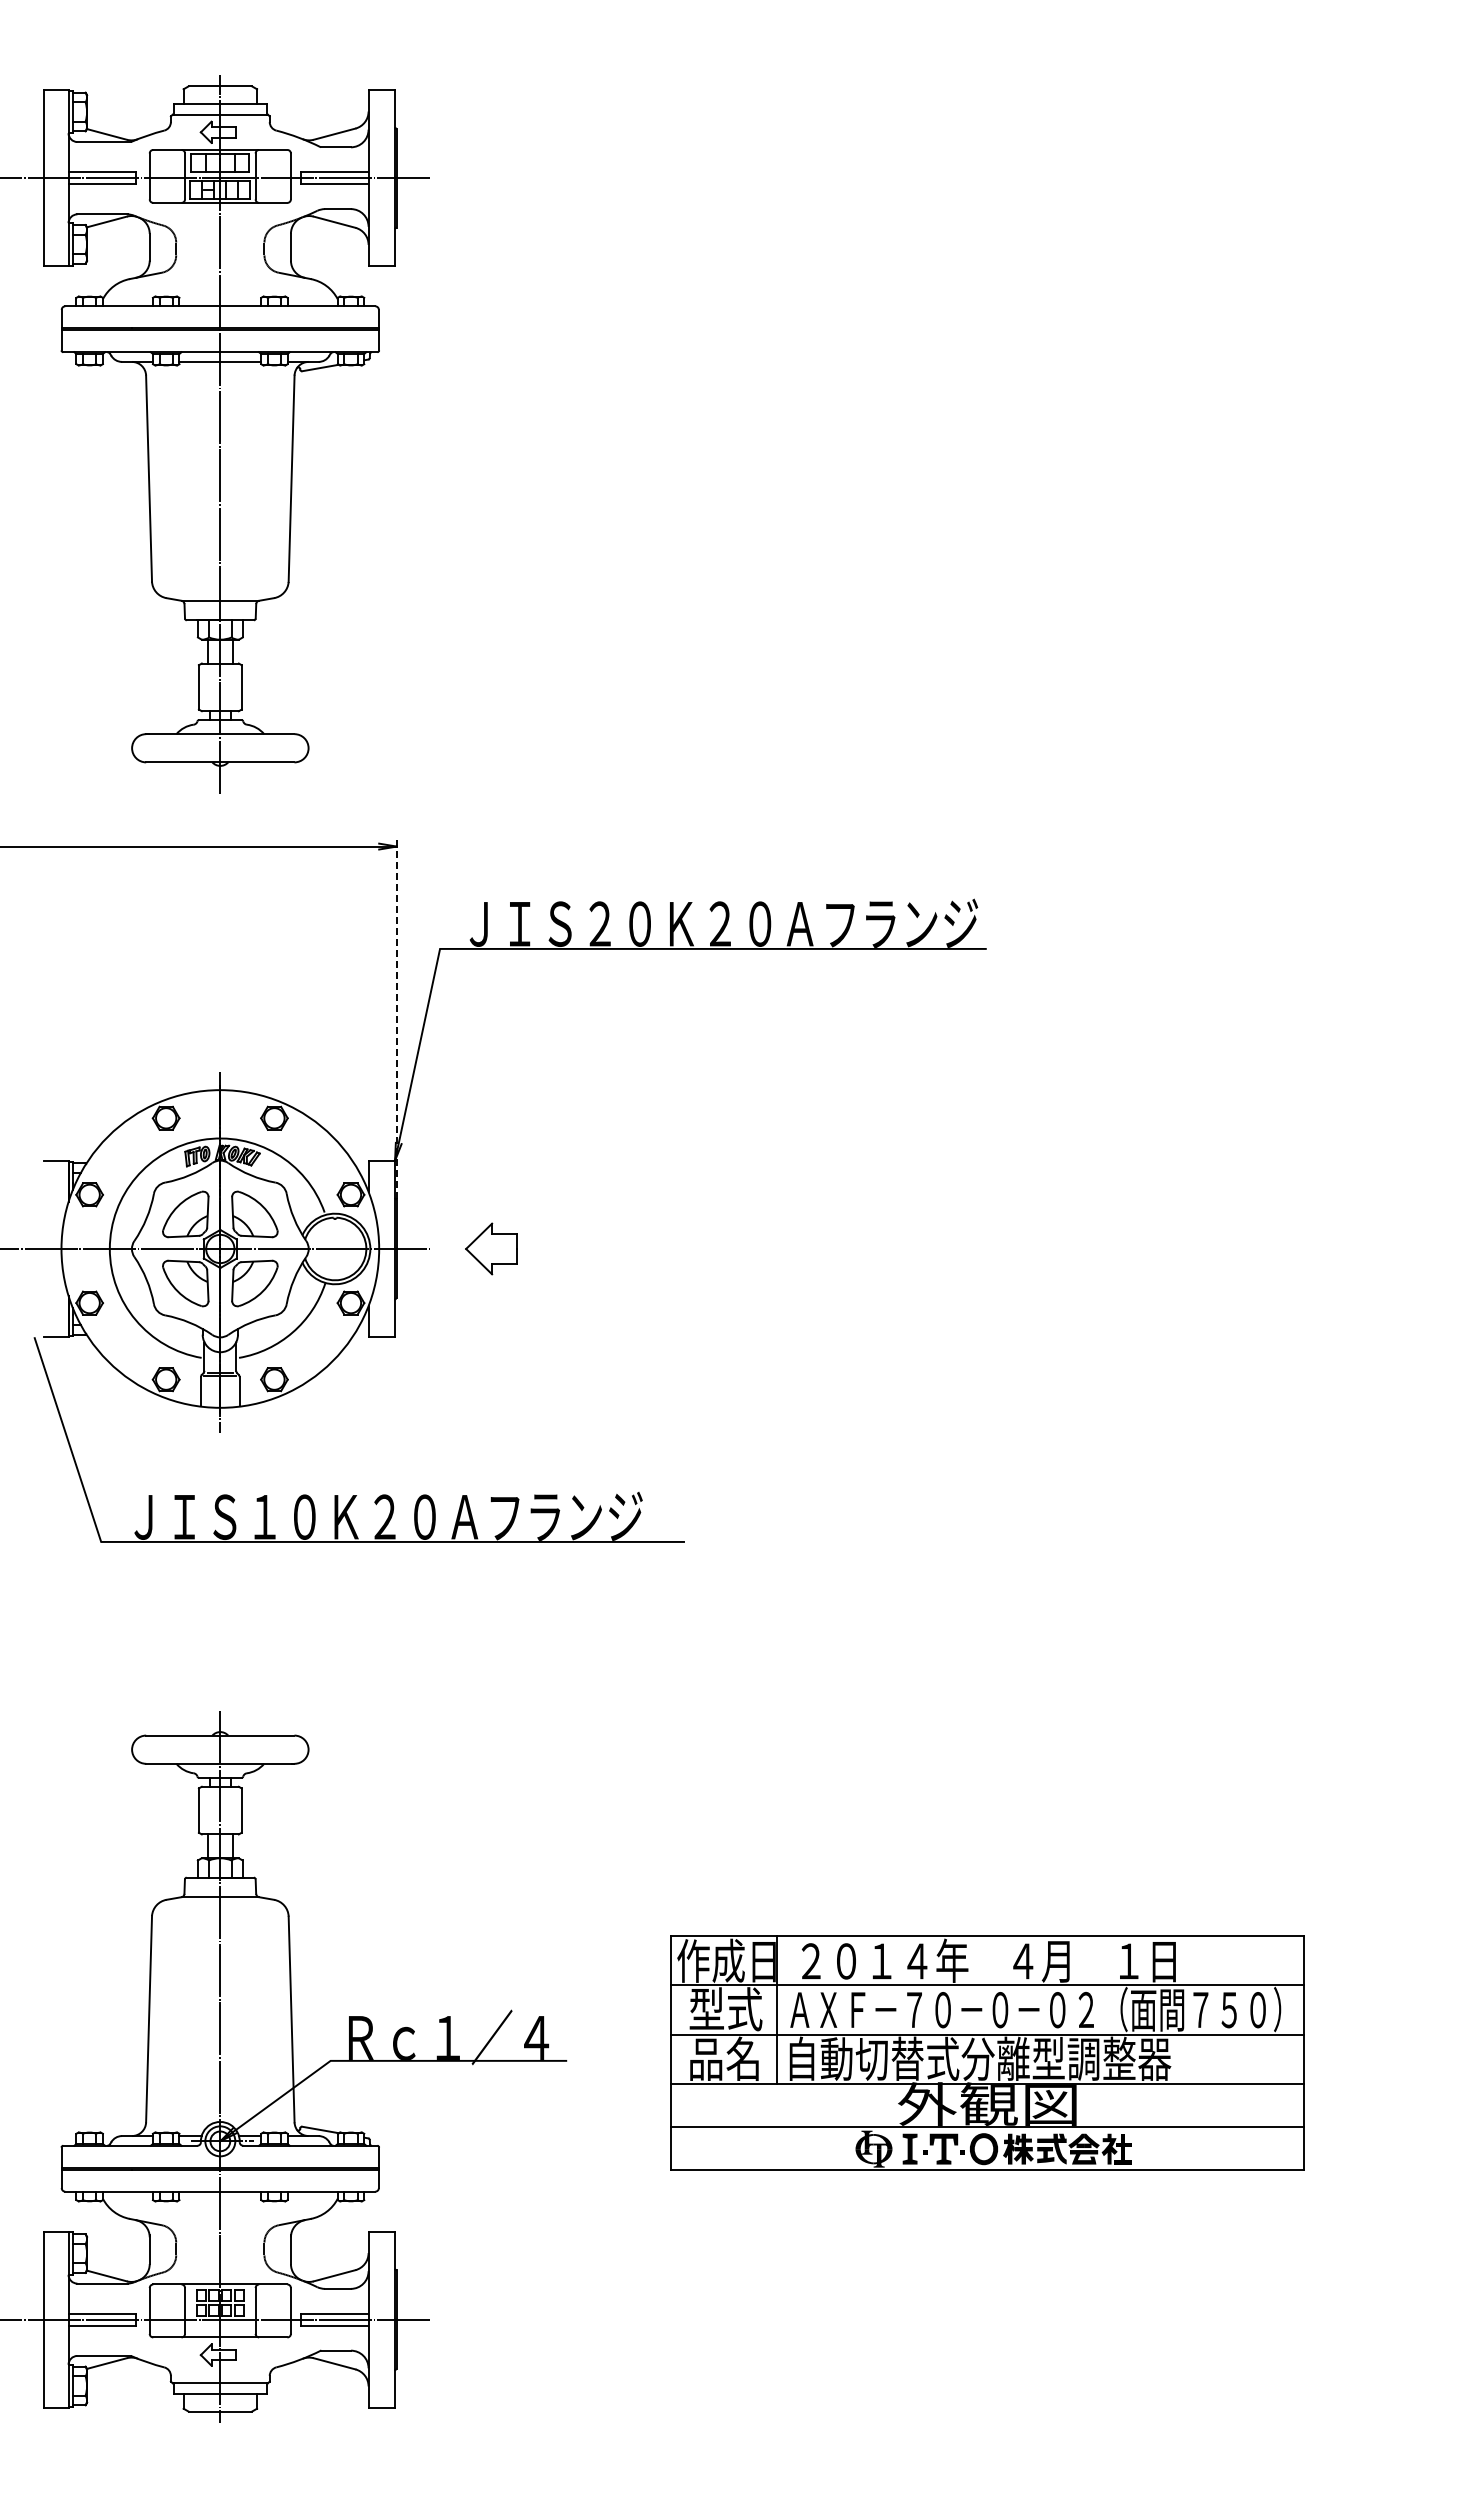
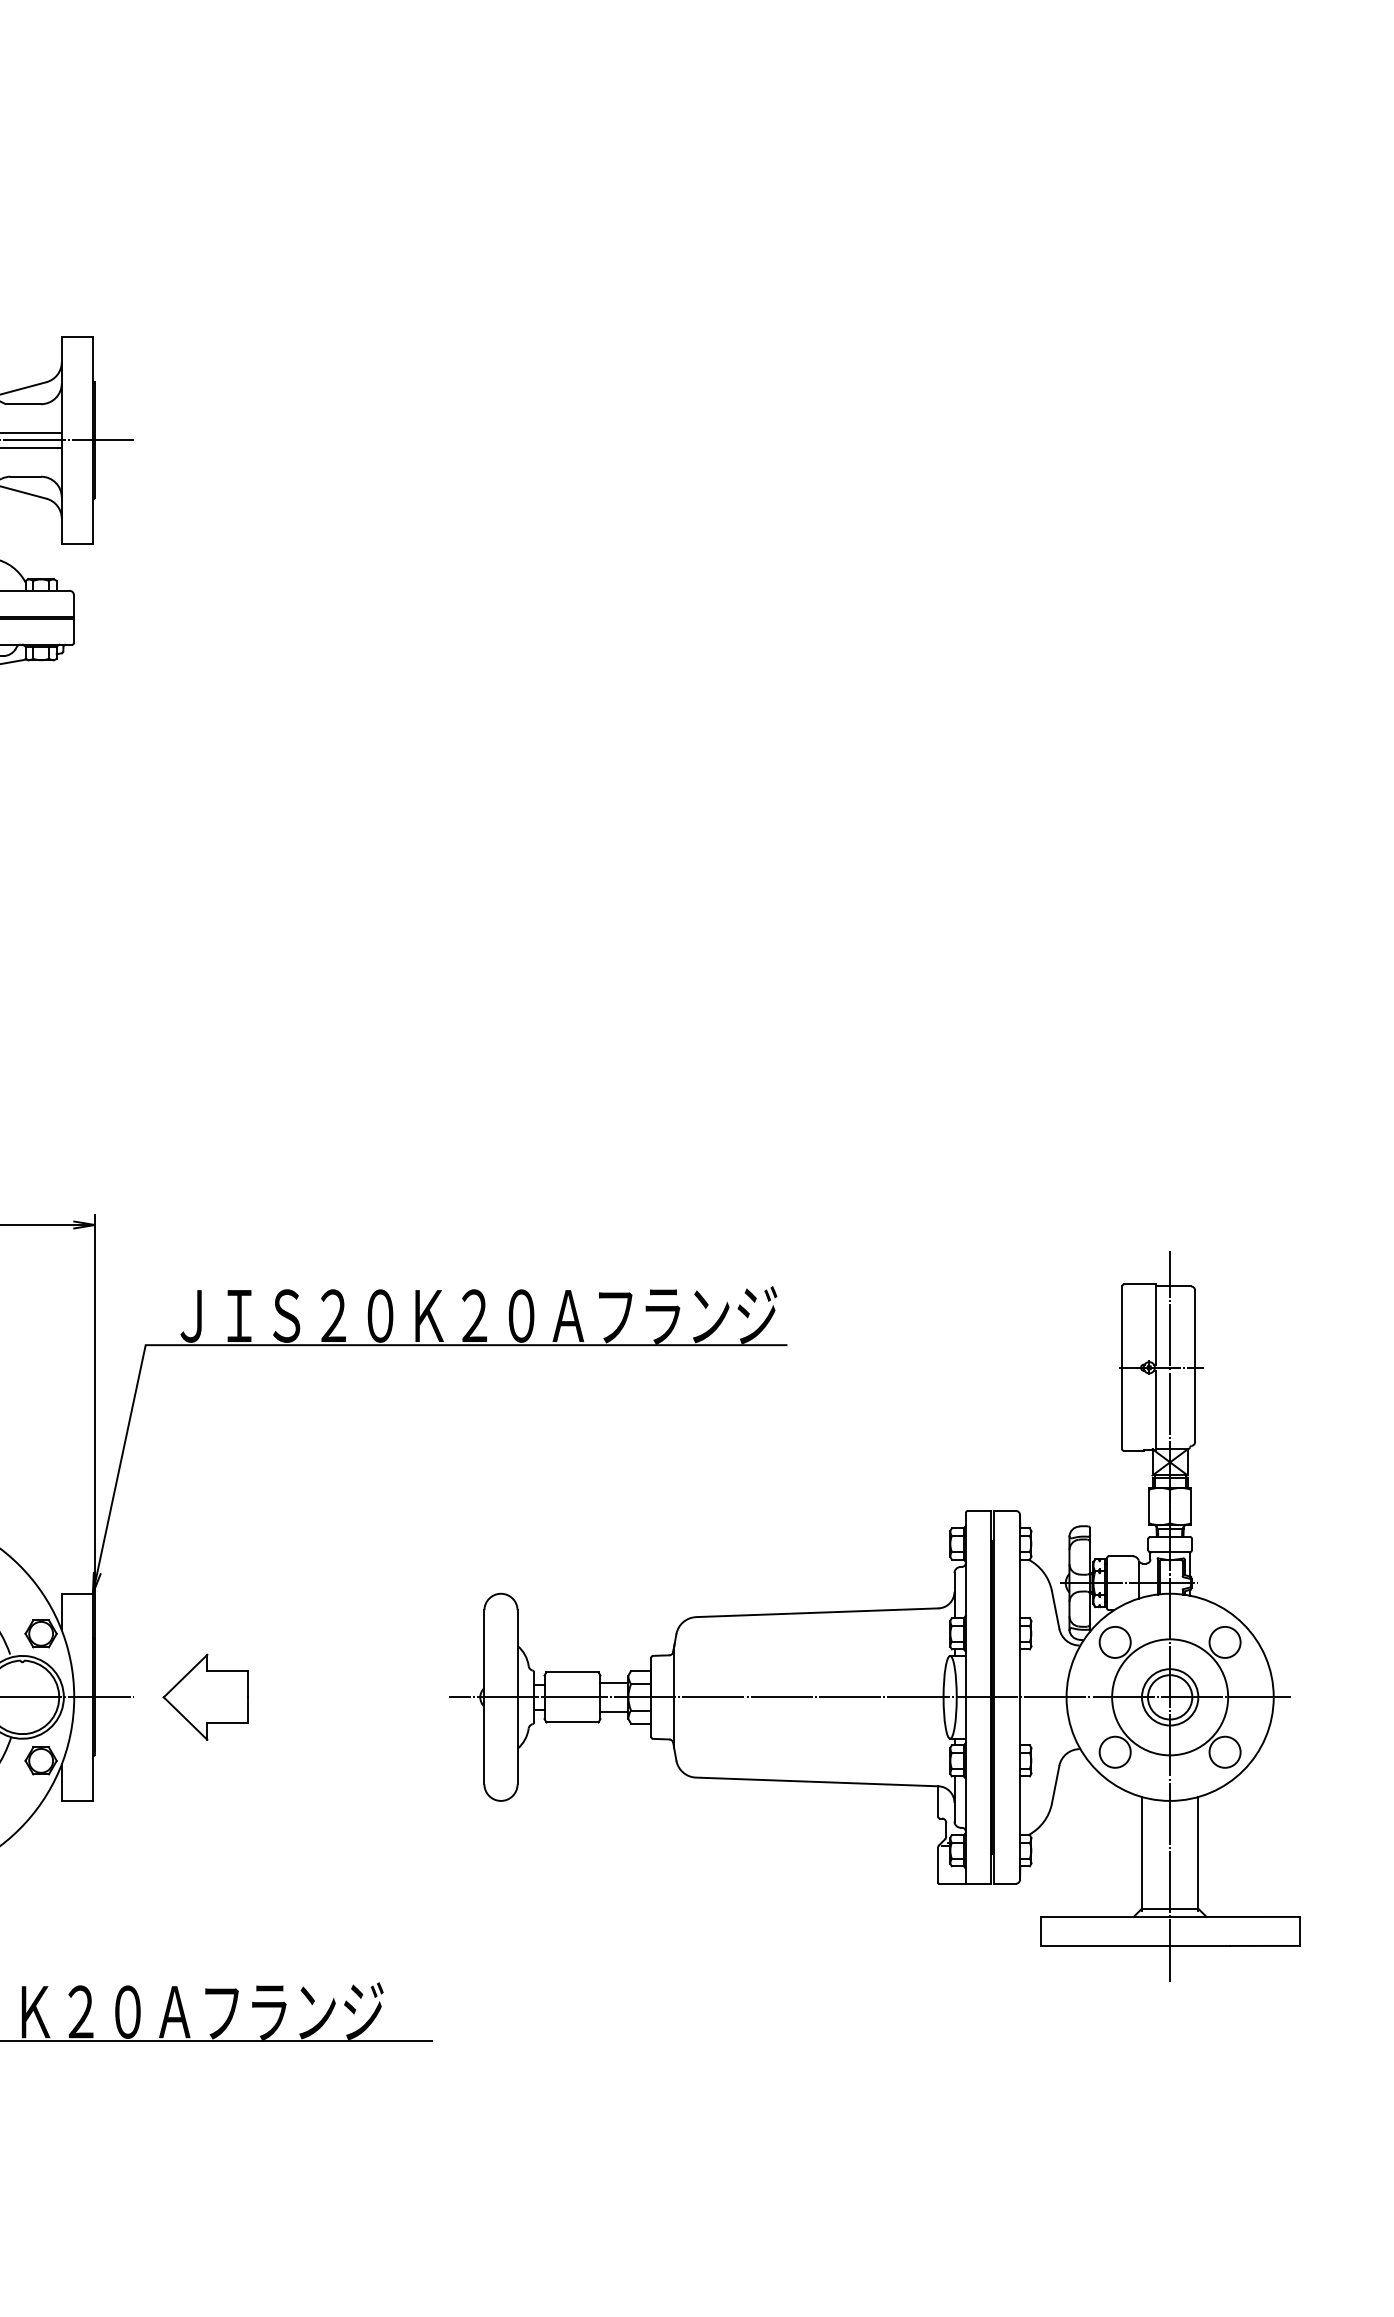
line: (396, 1018) -> (94, 1426), dashed -> solid
part: (1061, 1179) -> (875, 1615), added
part: (490, 1248) -> (204, 1696), size x1.43

